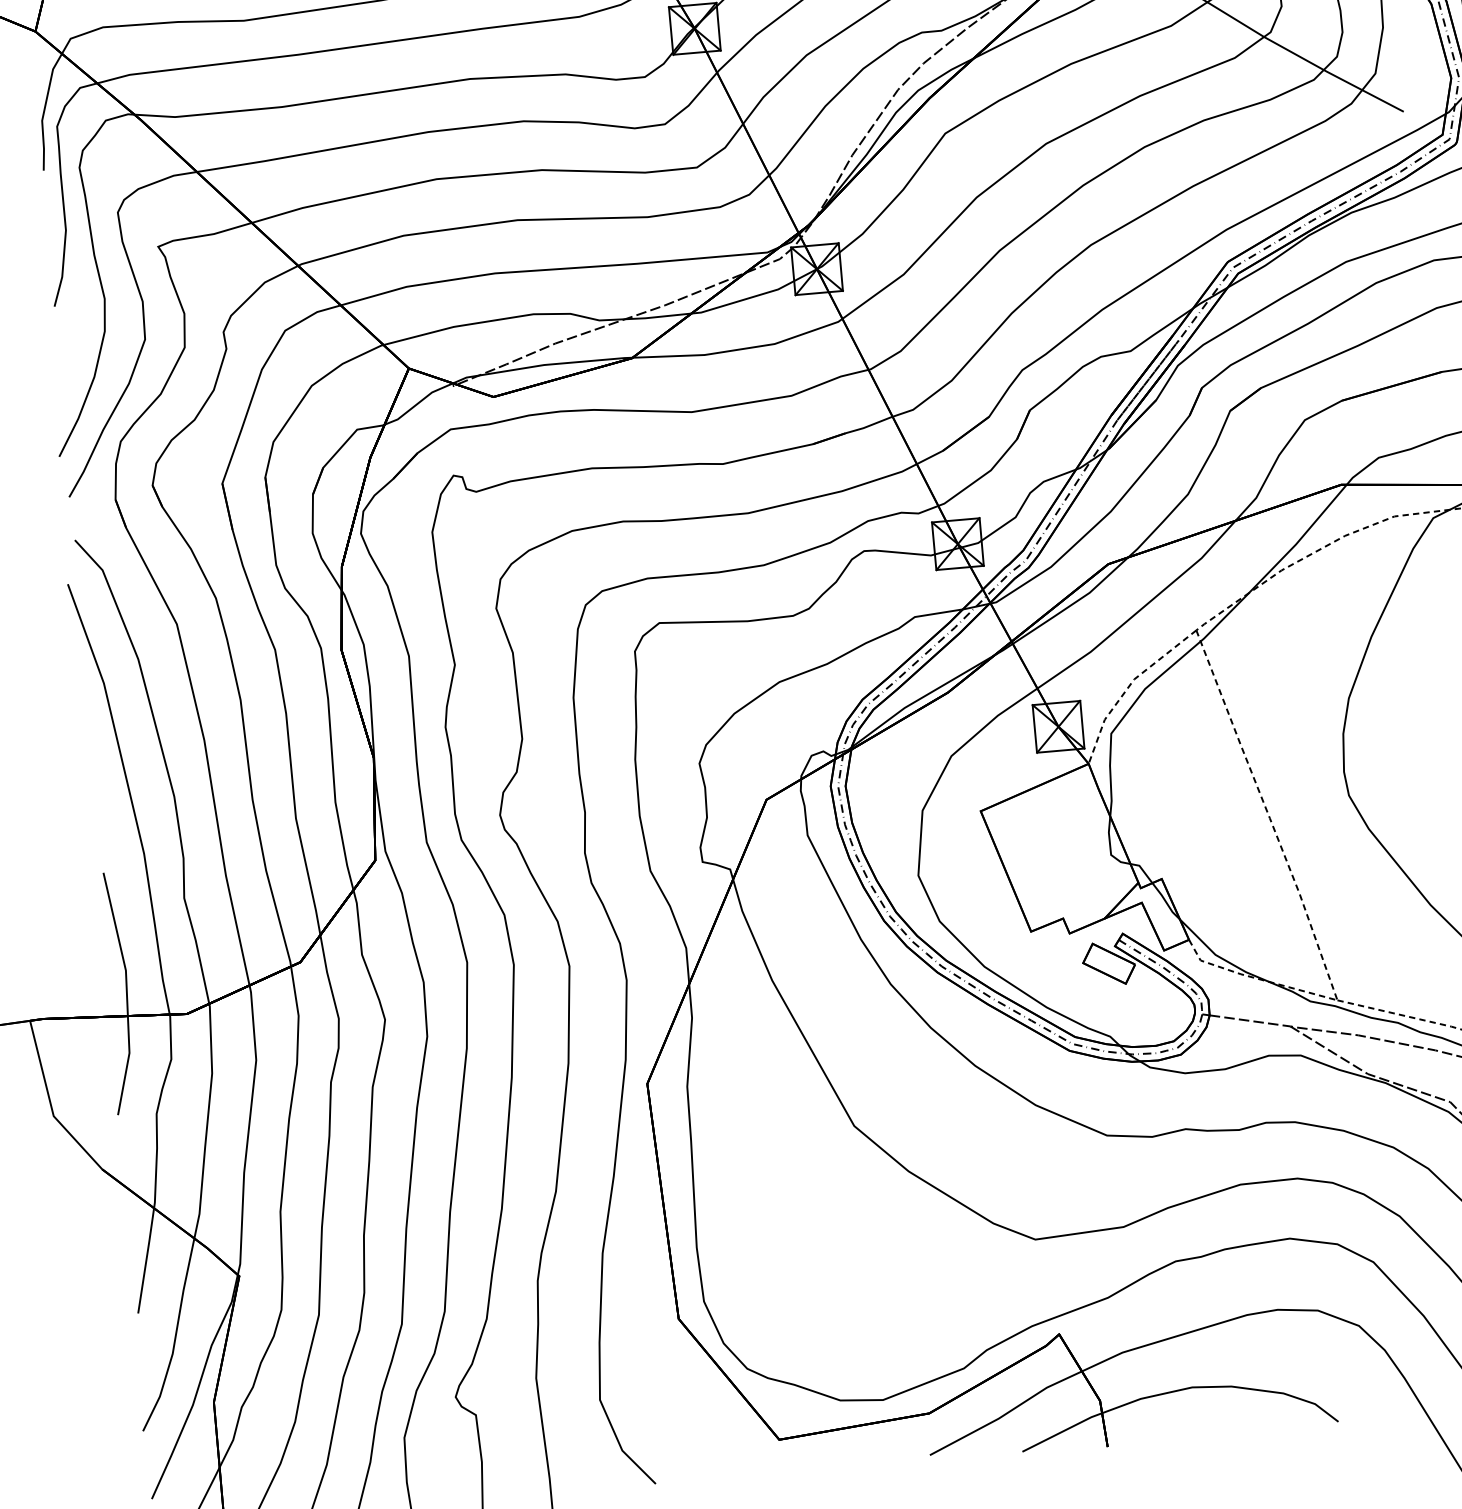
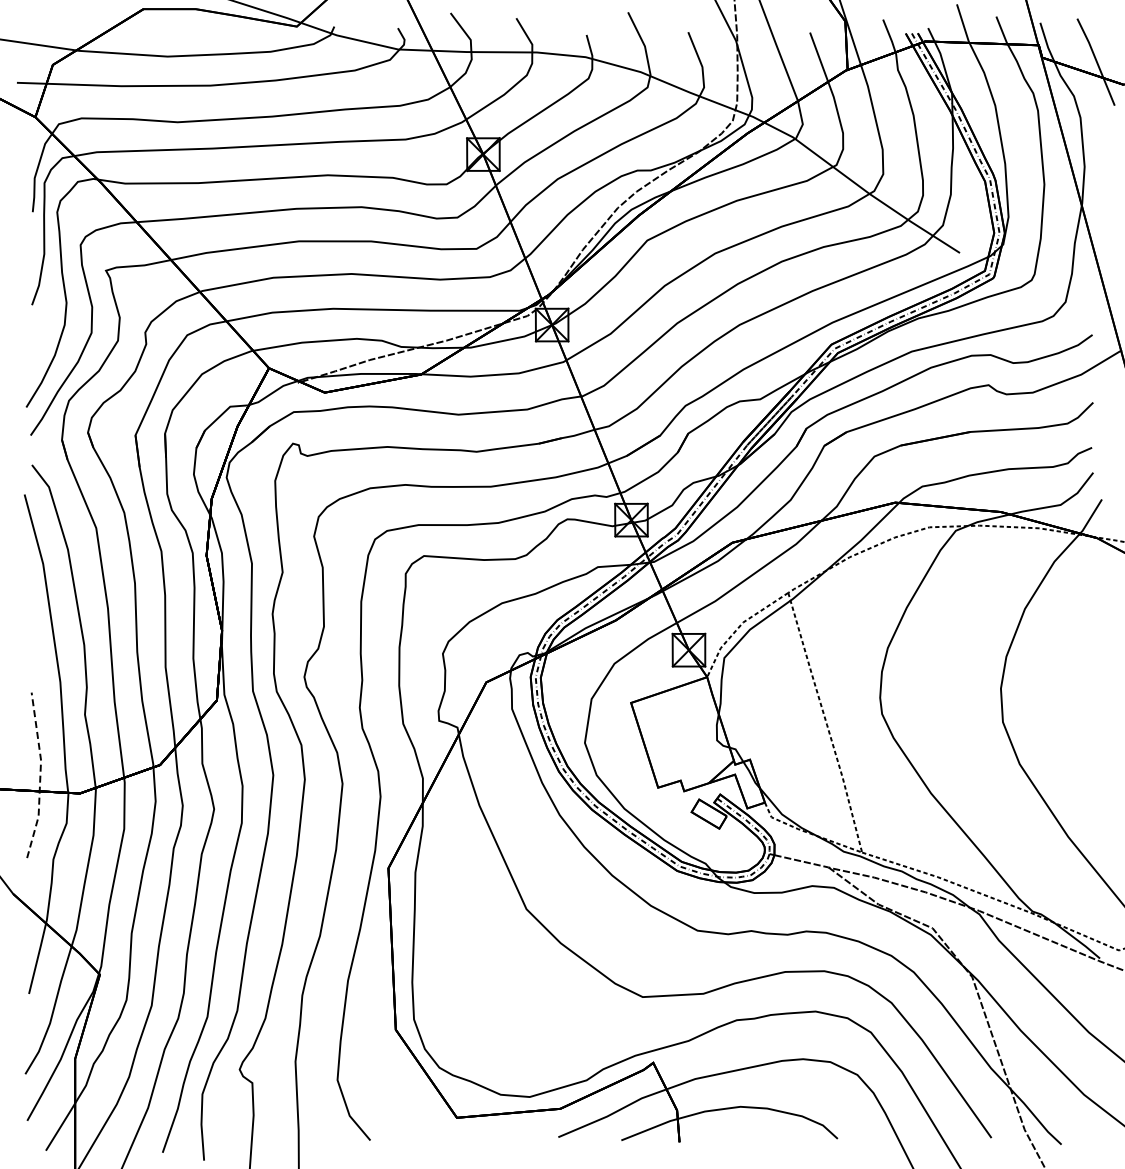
line: (127, 994) -> (40, 776), solid -> dashed

